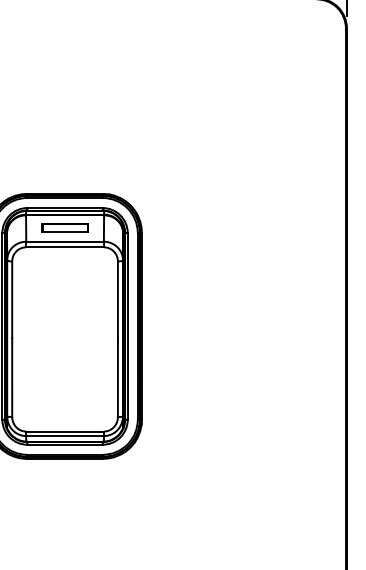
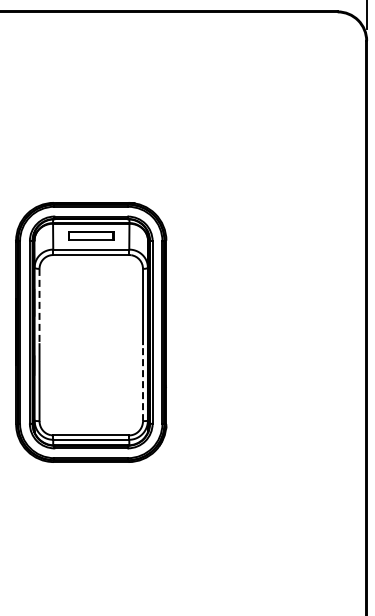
line: (12, 299) -> (39, 306), solid -> dashed
line: (118, 377) -> (143, 382), solid -> dashed

